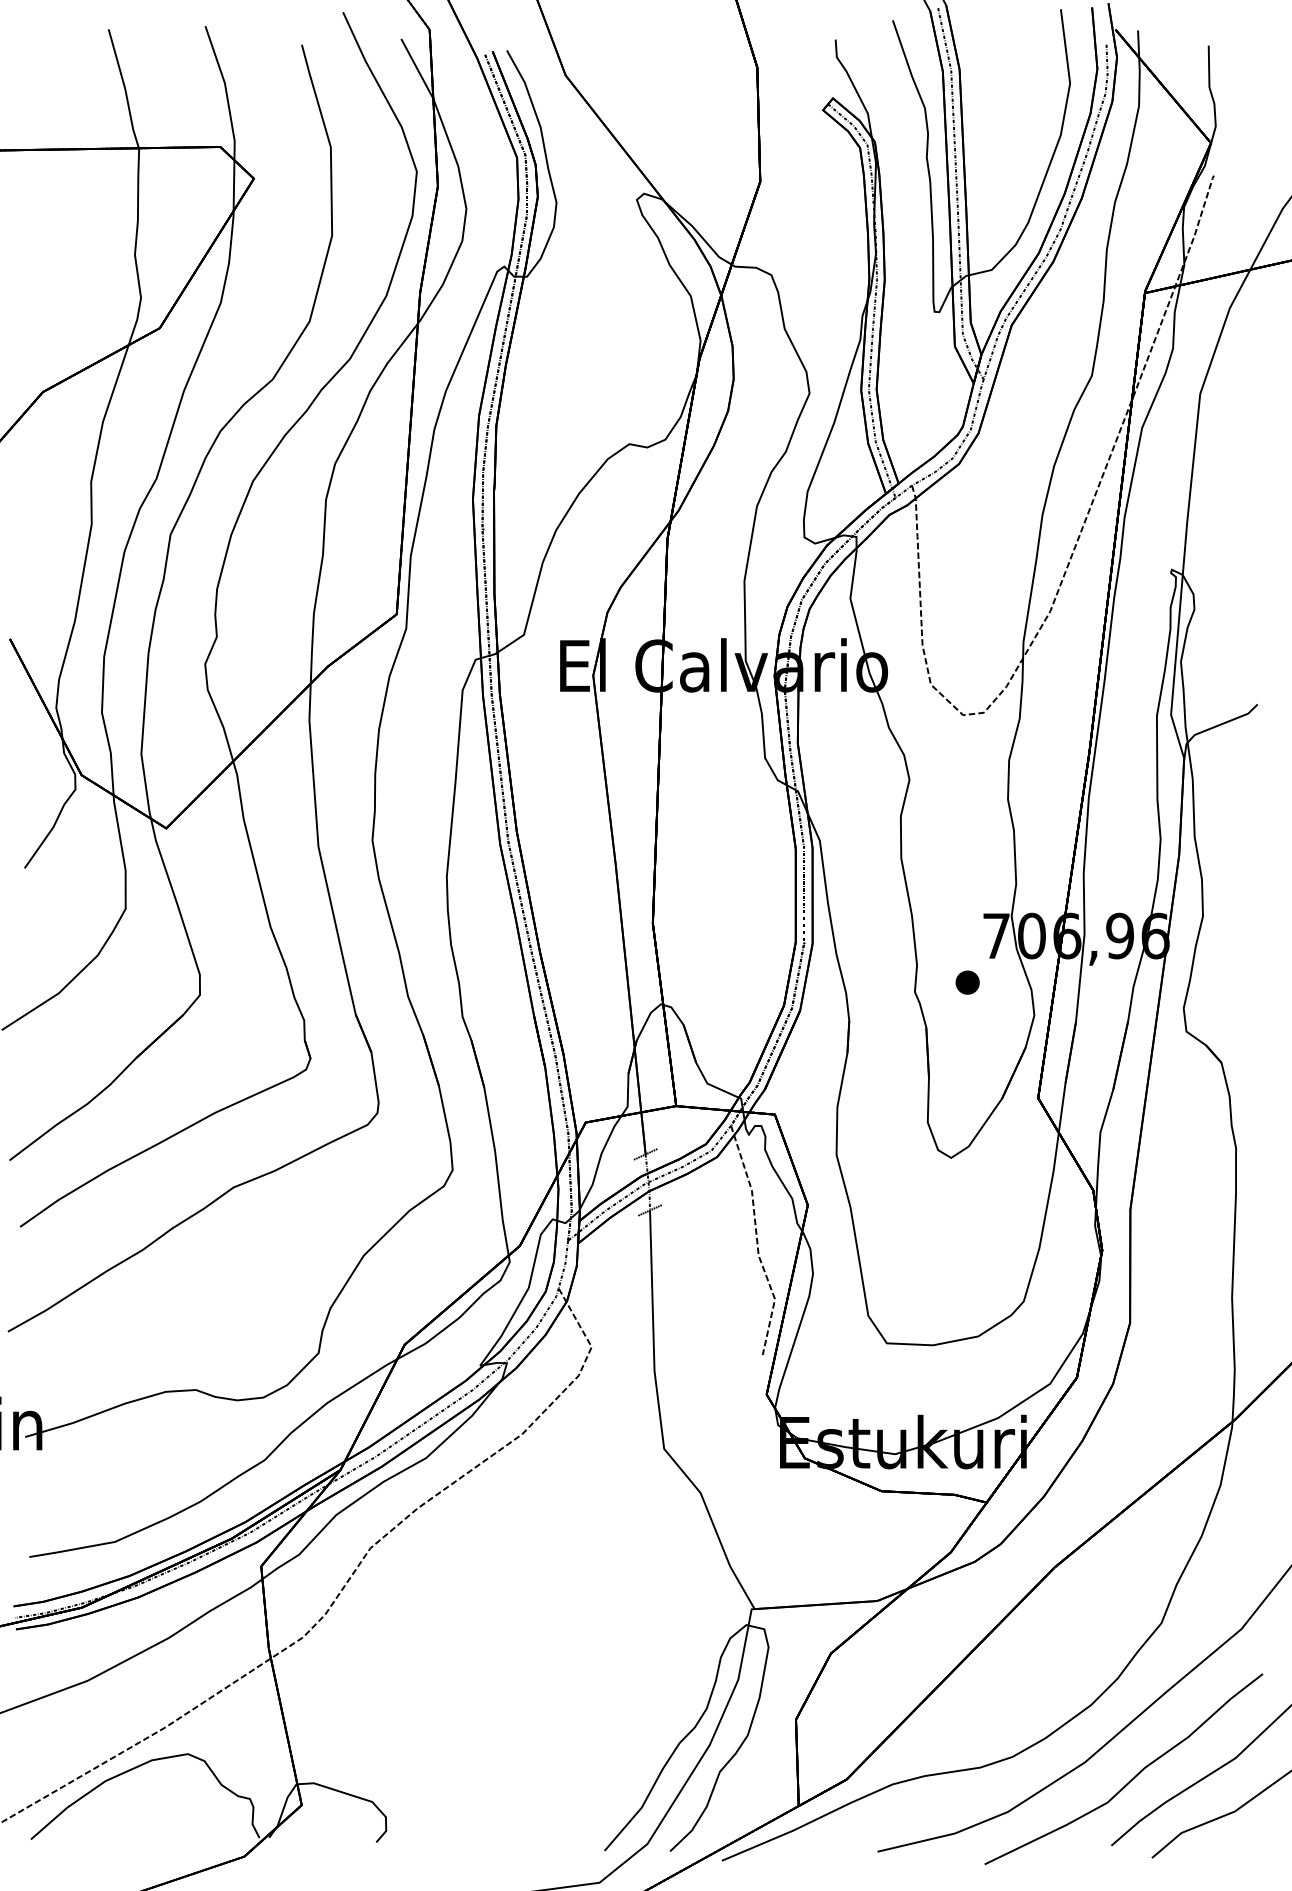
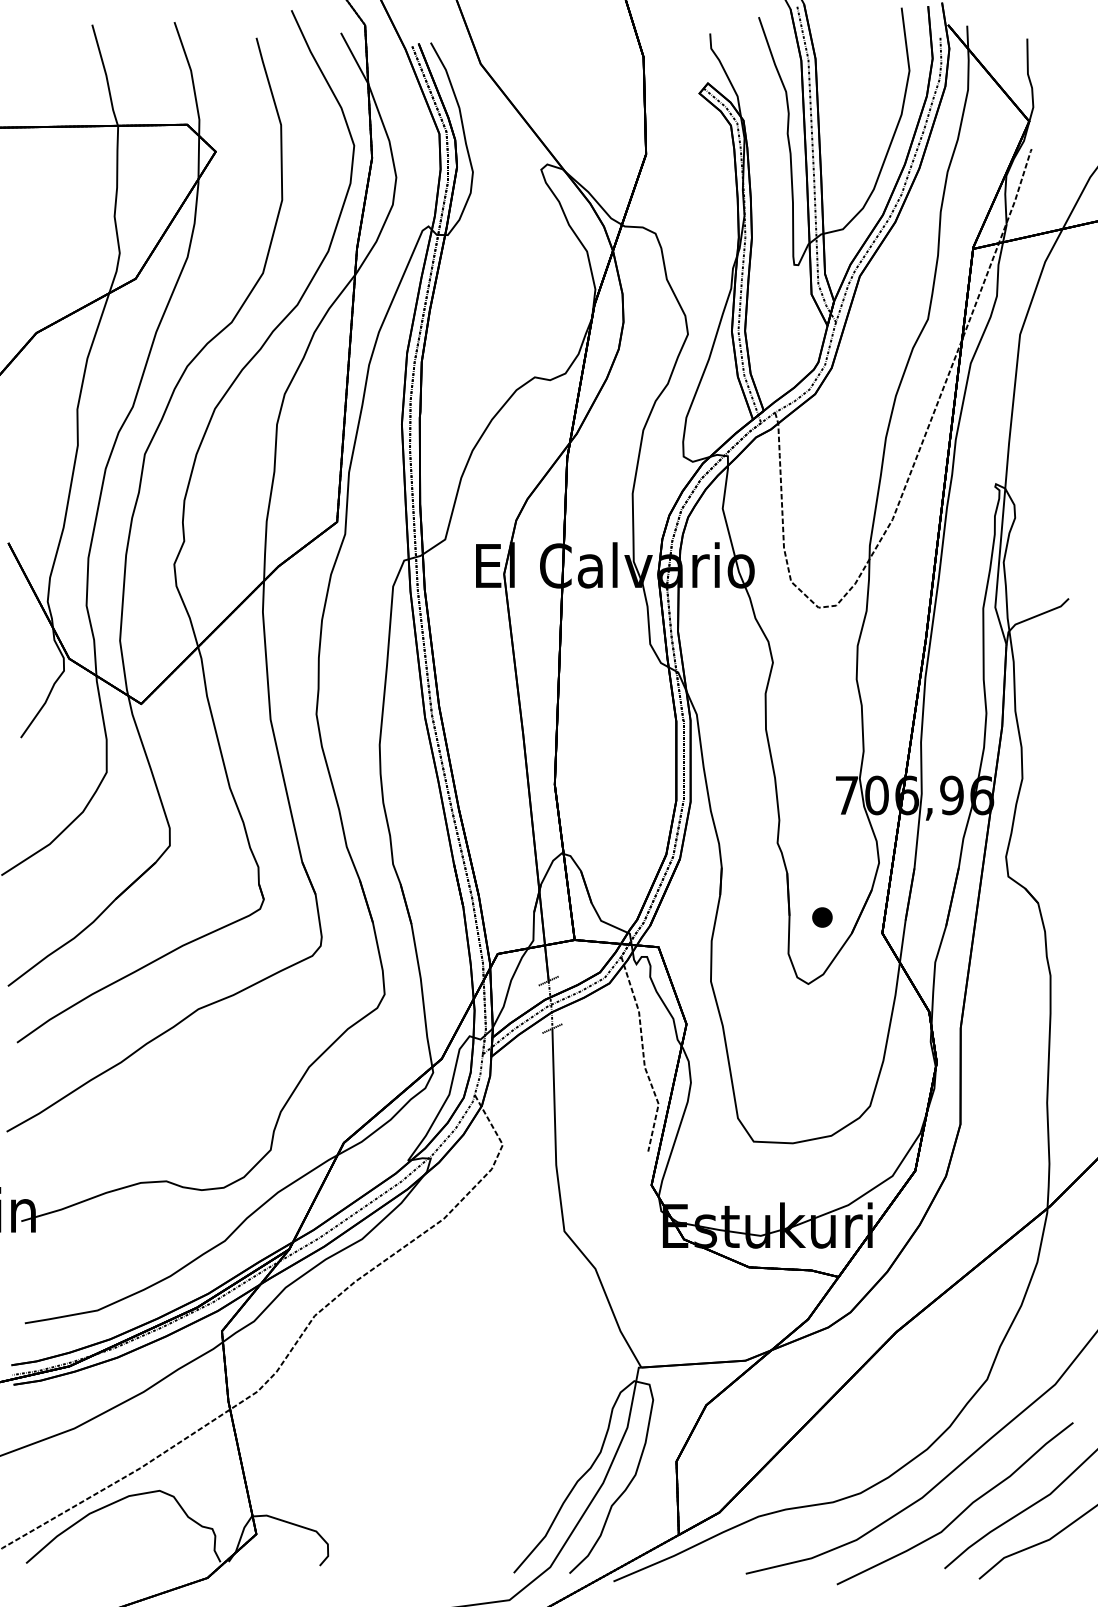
part: (967, 982) -> (822, 917), moved

